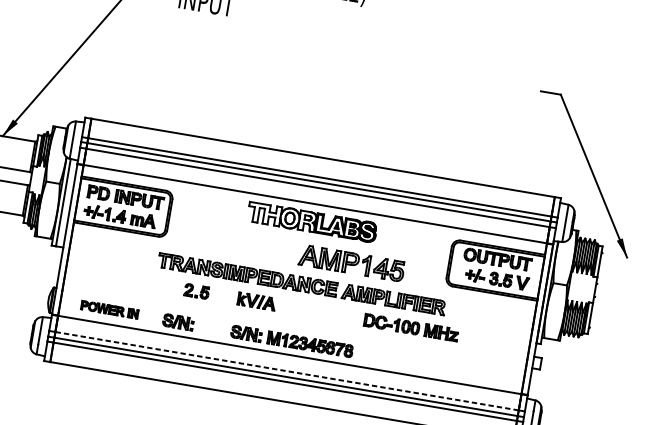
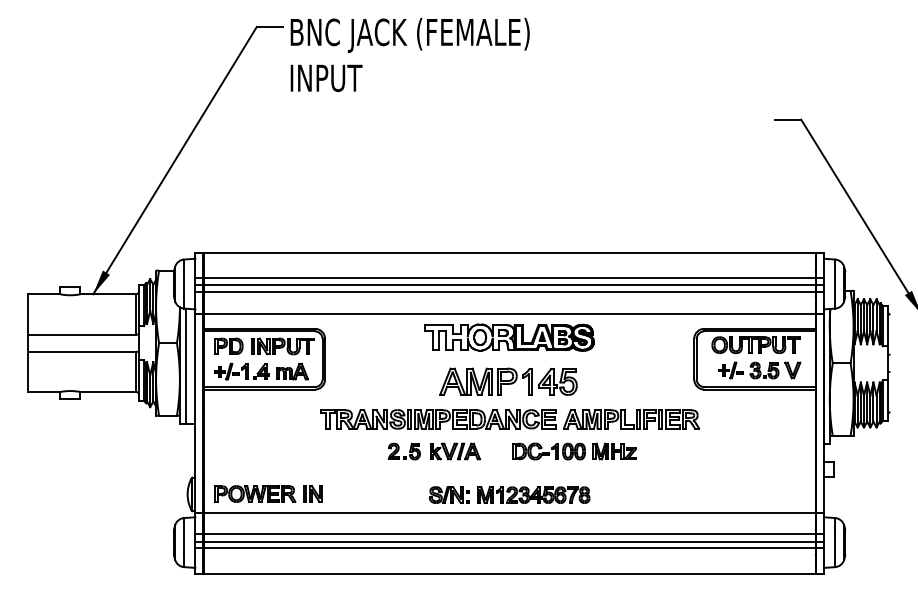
part: (351, 263) -> (508, 381), moved
part: (196, 291) -> (403, 451), moved
part: (109, 309) -> (268, 493), size x1.43
part: (178, 321) -> (359, 494), removed
part: (411, 327) -> (574, 451), moved
line: (286, 371) -> (509, 534), dashed -> solid

